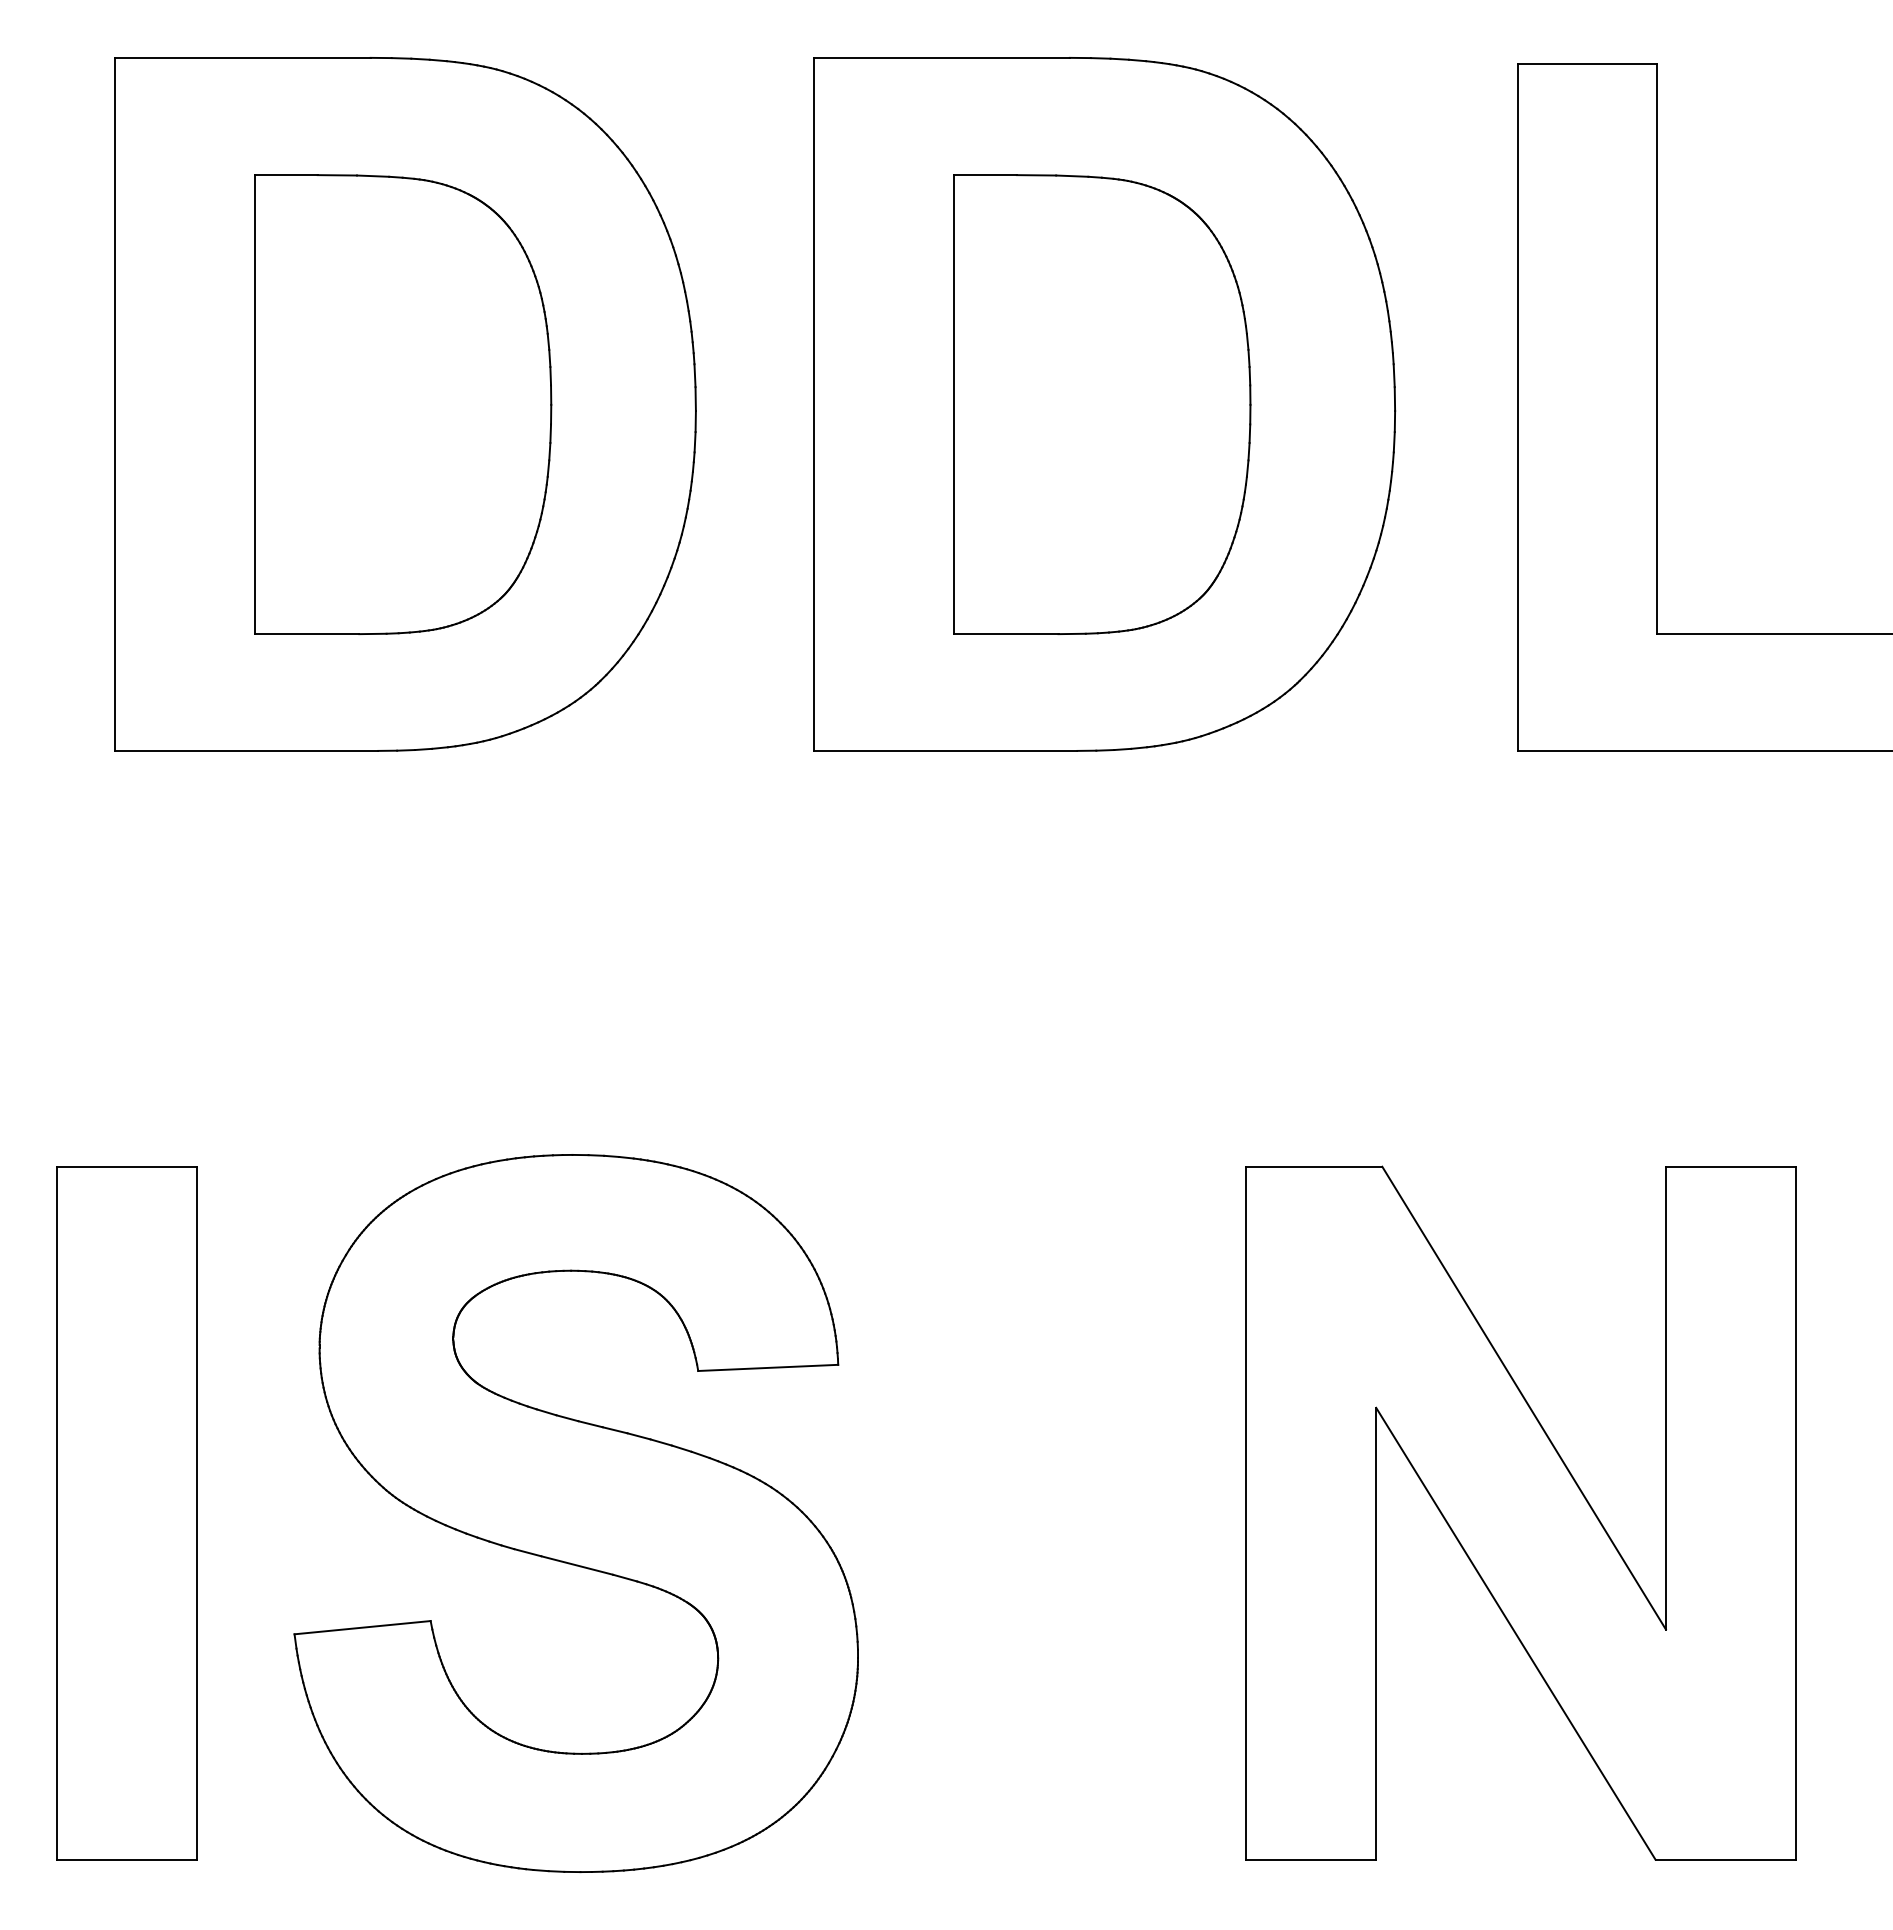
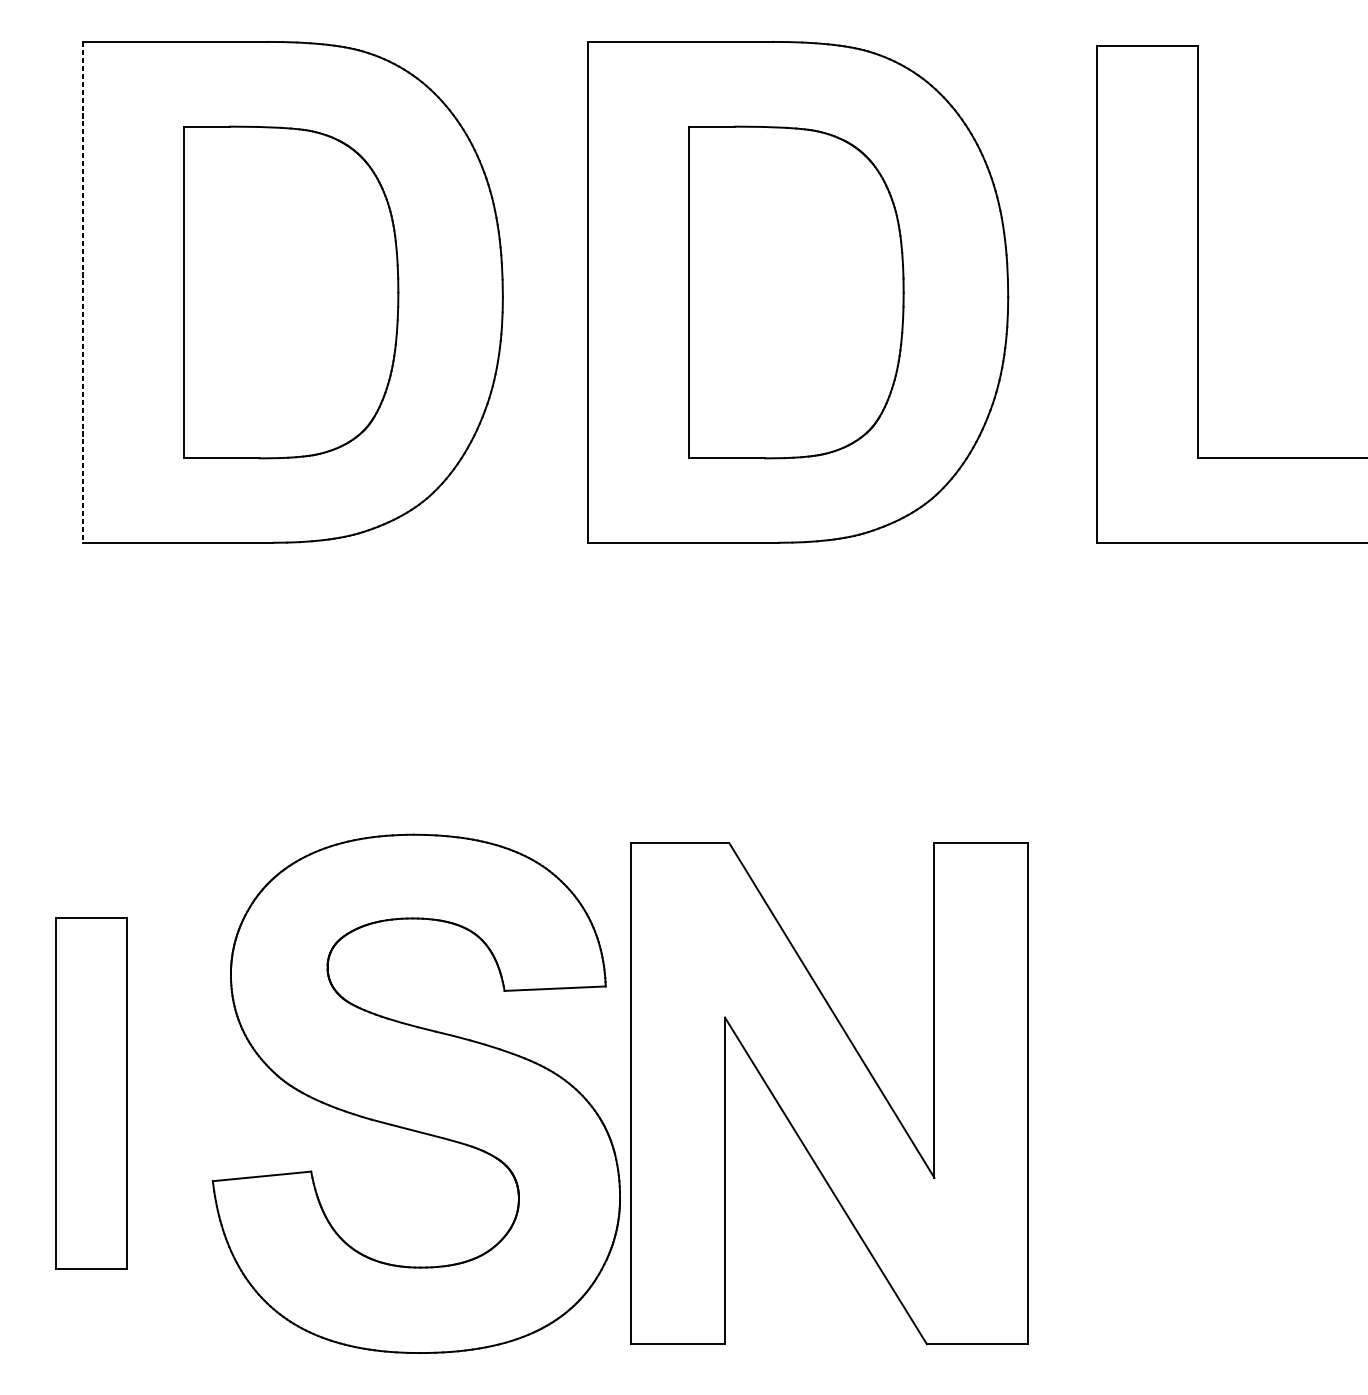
line: (114, 404) -> (82, 292), solid -> dashed
part: (1520, 1512) -> (829, 1093), moved
part: (126, 1513) -> (91, 1093), size x0.7

